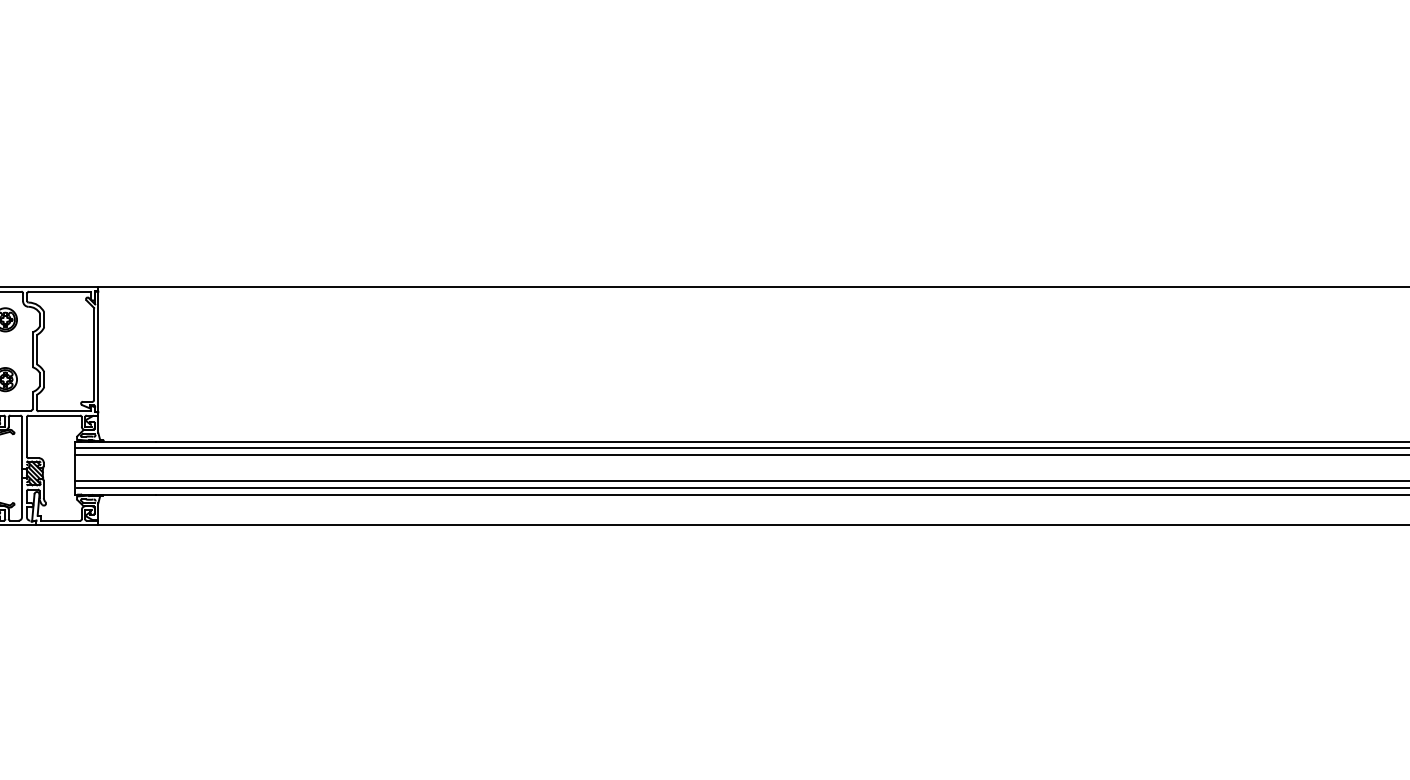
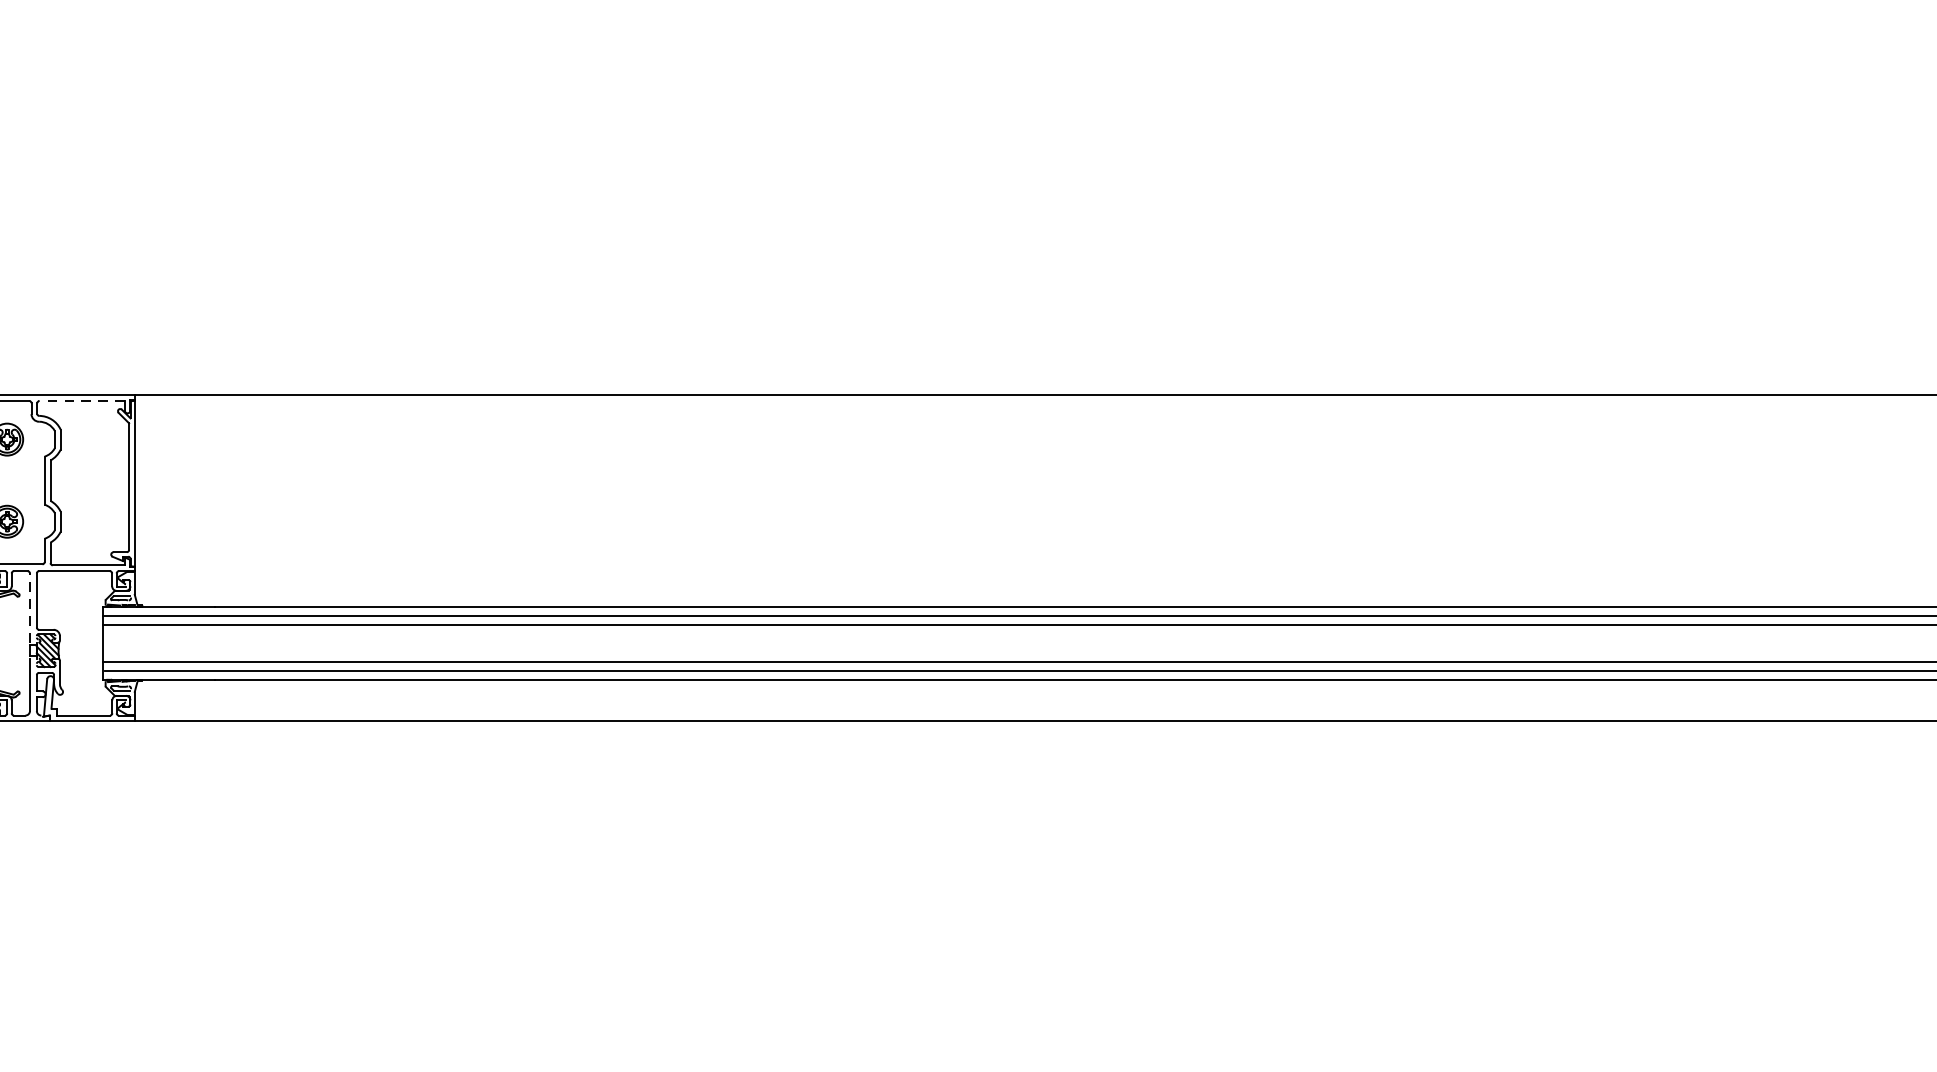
line: (59, 291) -> (81, 400), solid -> dashed
line: (21, 441) -> (29, 606), solid -> dashed

